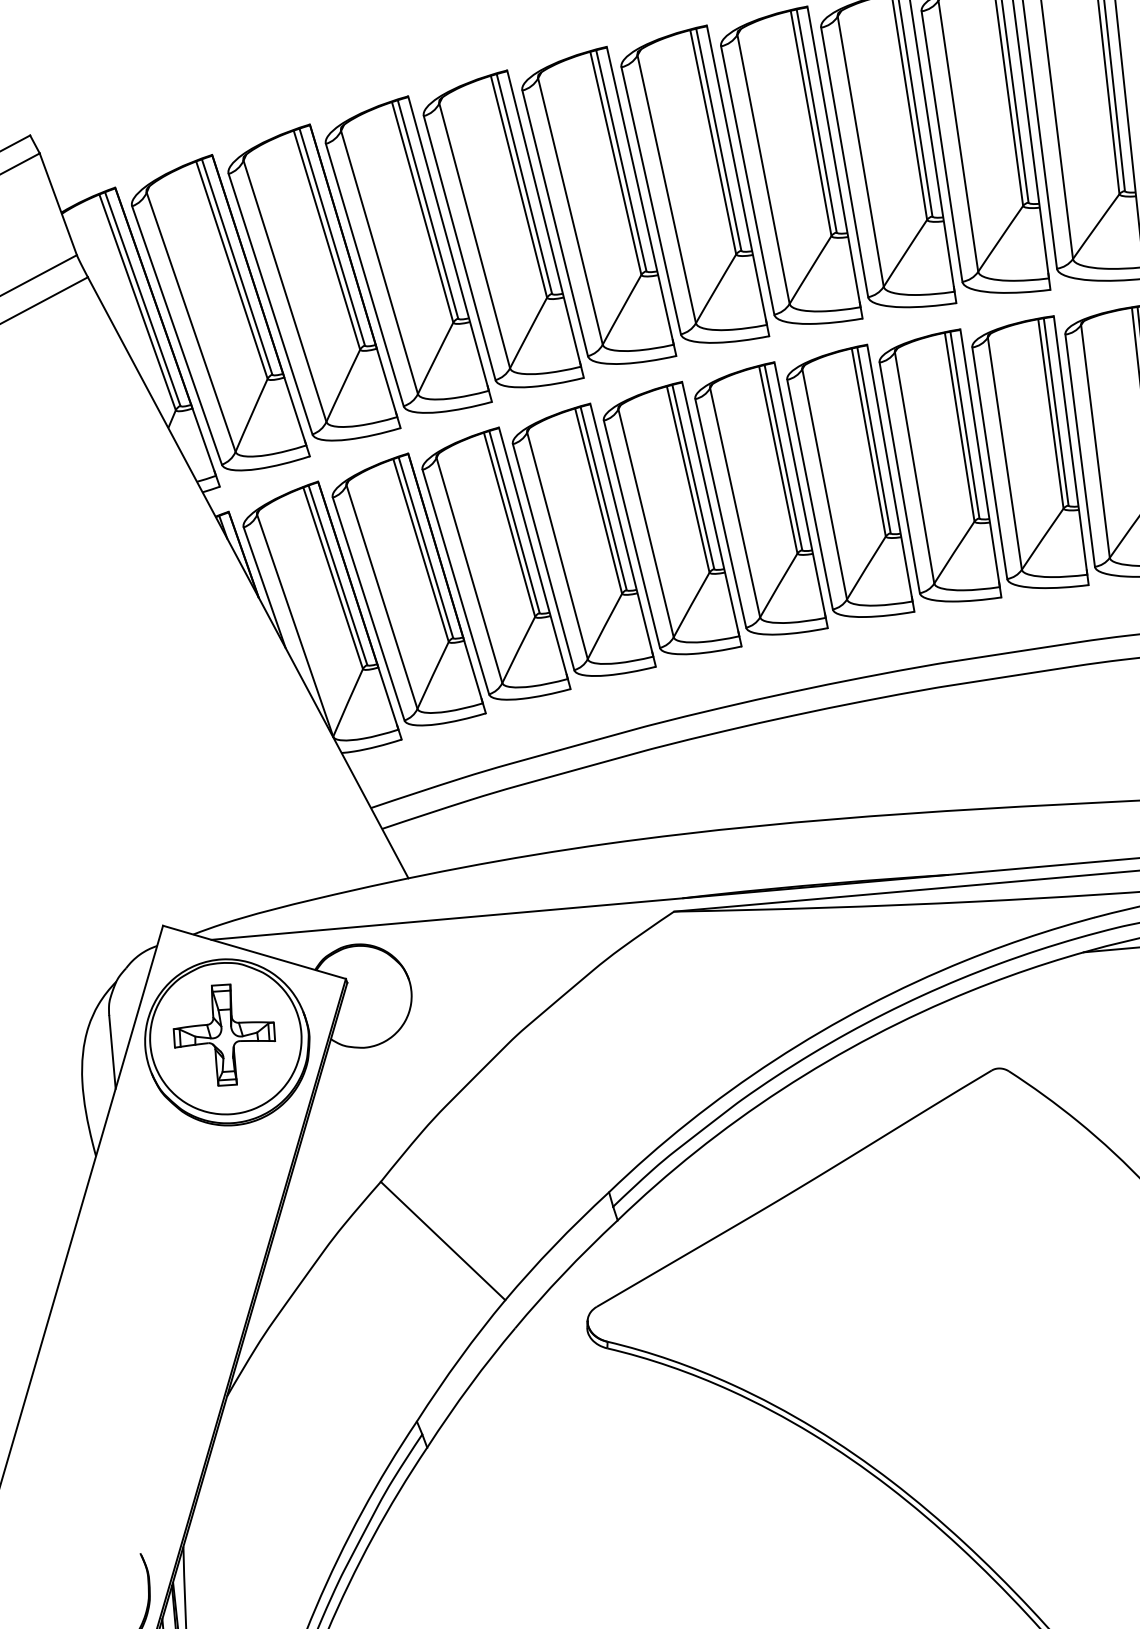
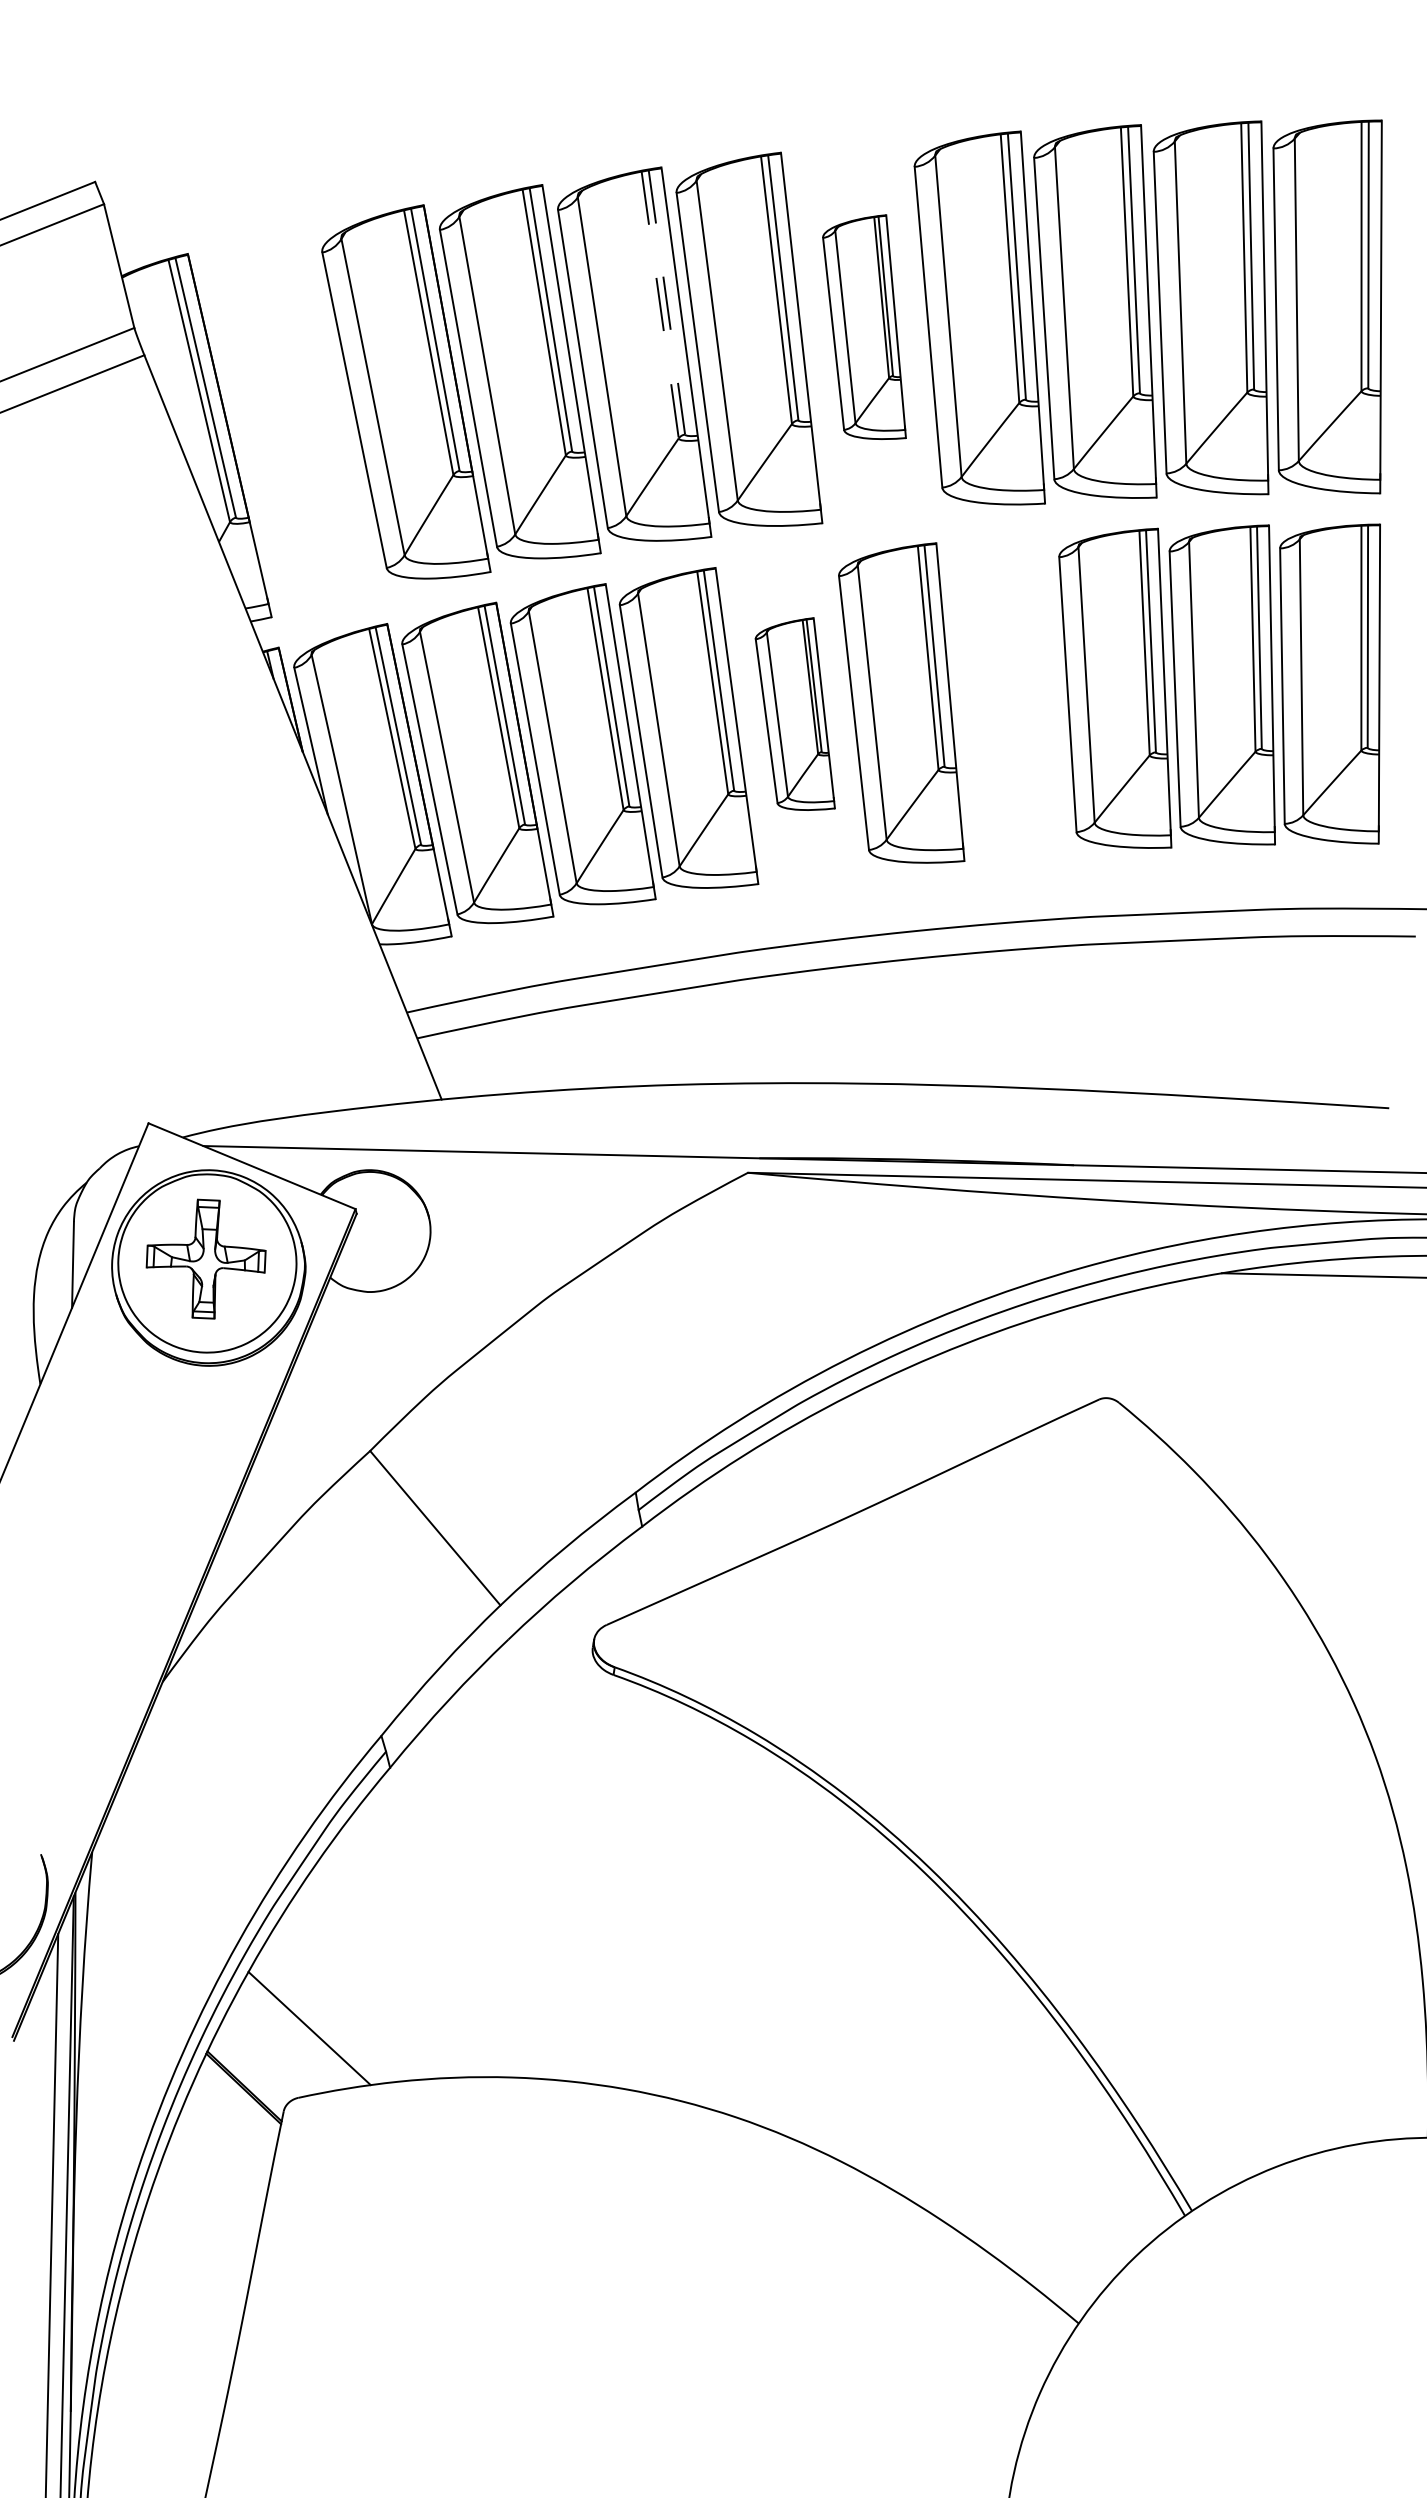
line: (524, 184) -> (666, 302), solid -> dashed
part: (693, 185) -> (864, 326), size x0.6
line: (519, 187) -> (660, 305), solid -> dashed
part: (218, 313) -> (292, 414), removed
part: (849, 482) -> (1008, 693), removed
part: (671, 519) -> (795, 713), size x0.6

